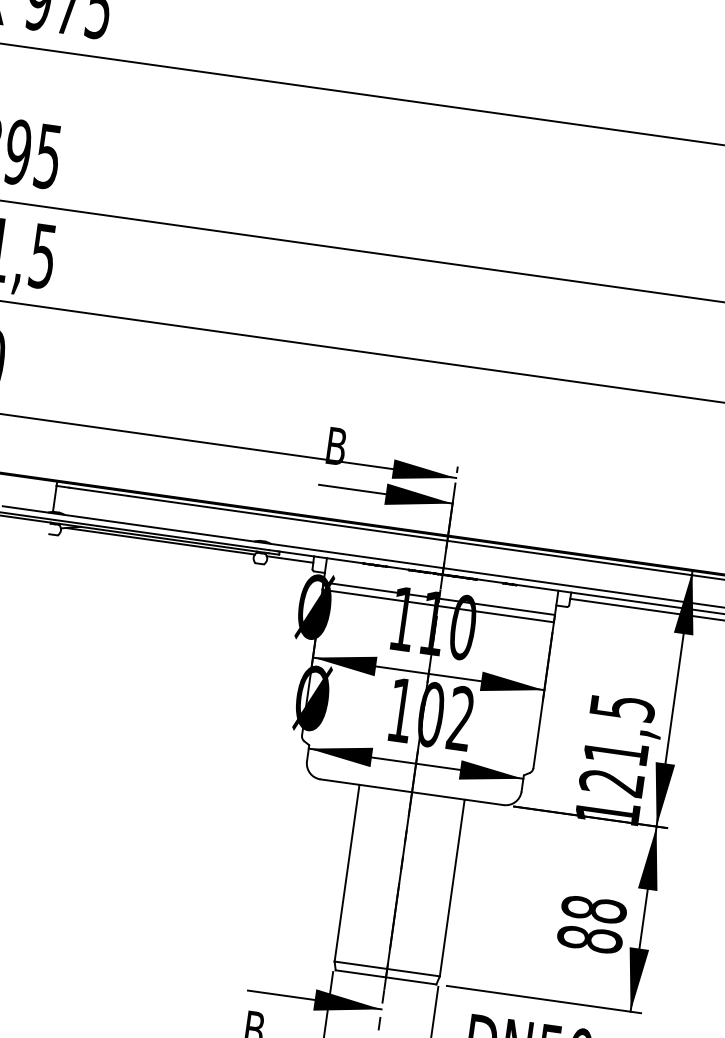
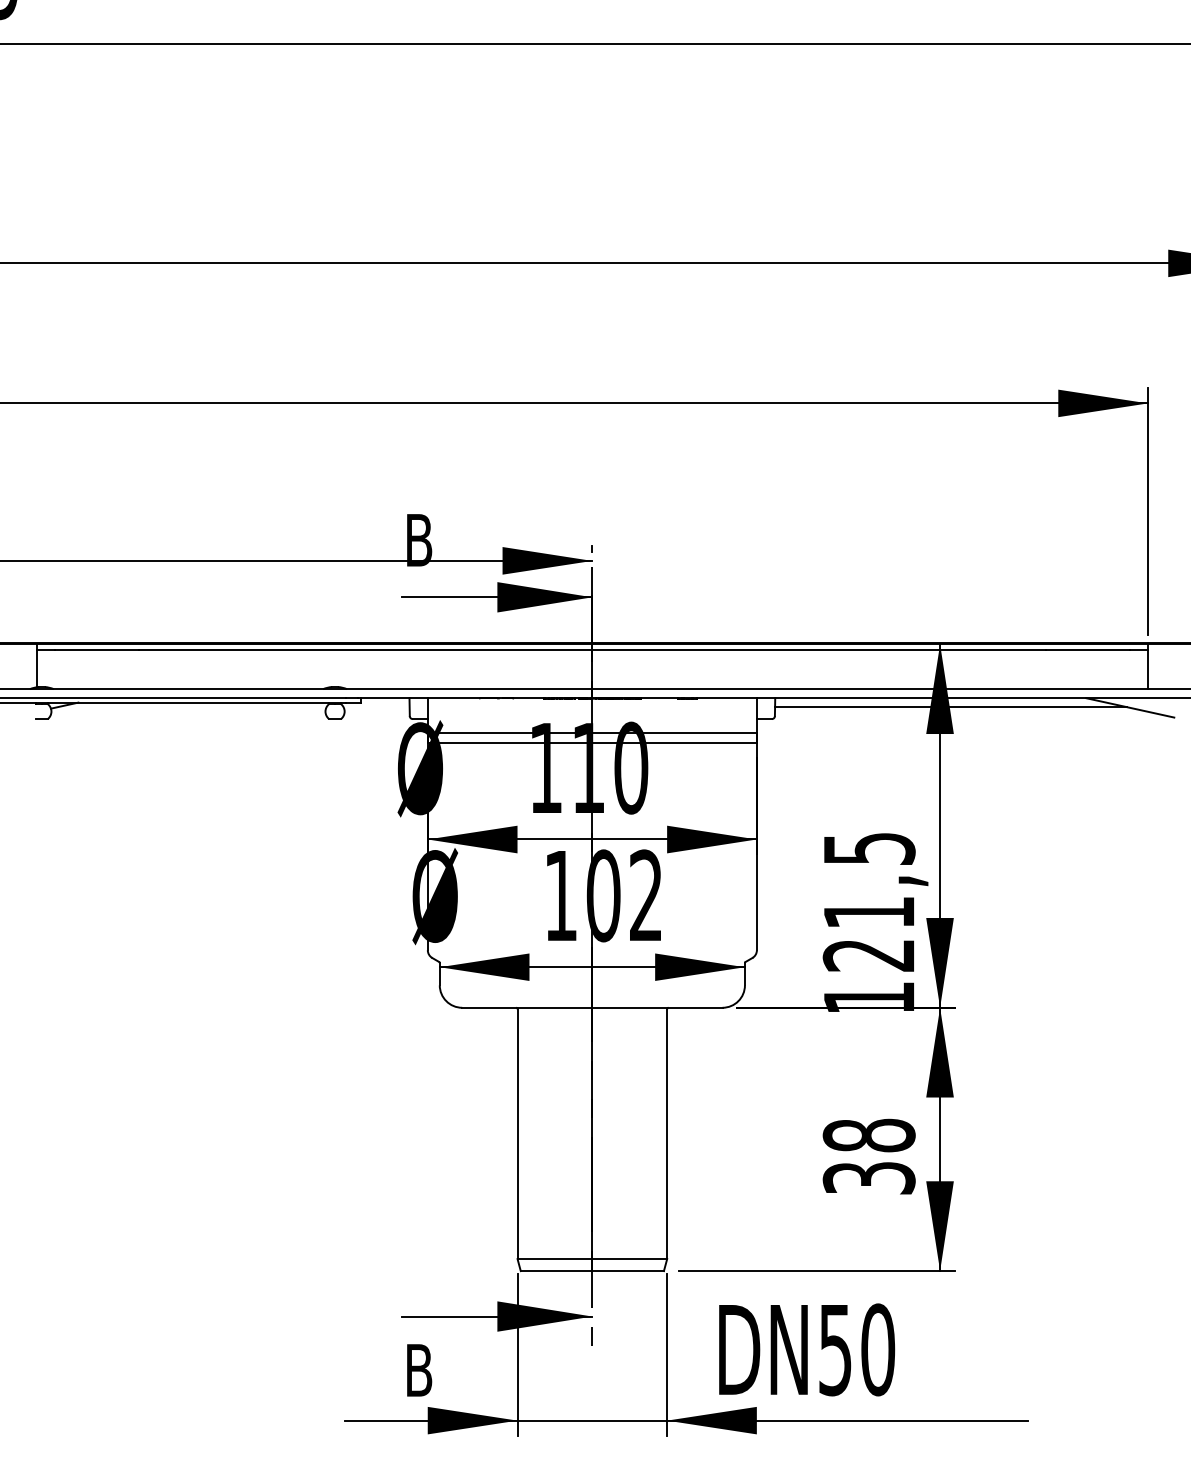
line: (160, 541) -> (192, 707), removed
line: (289, 559) -> (376, 707), removed
text: (589, 938) -> (868, 1177), 88 -> 38

